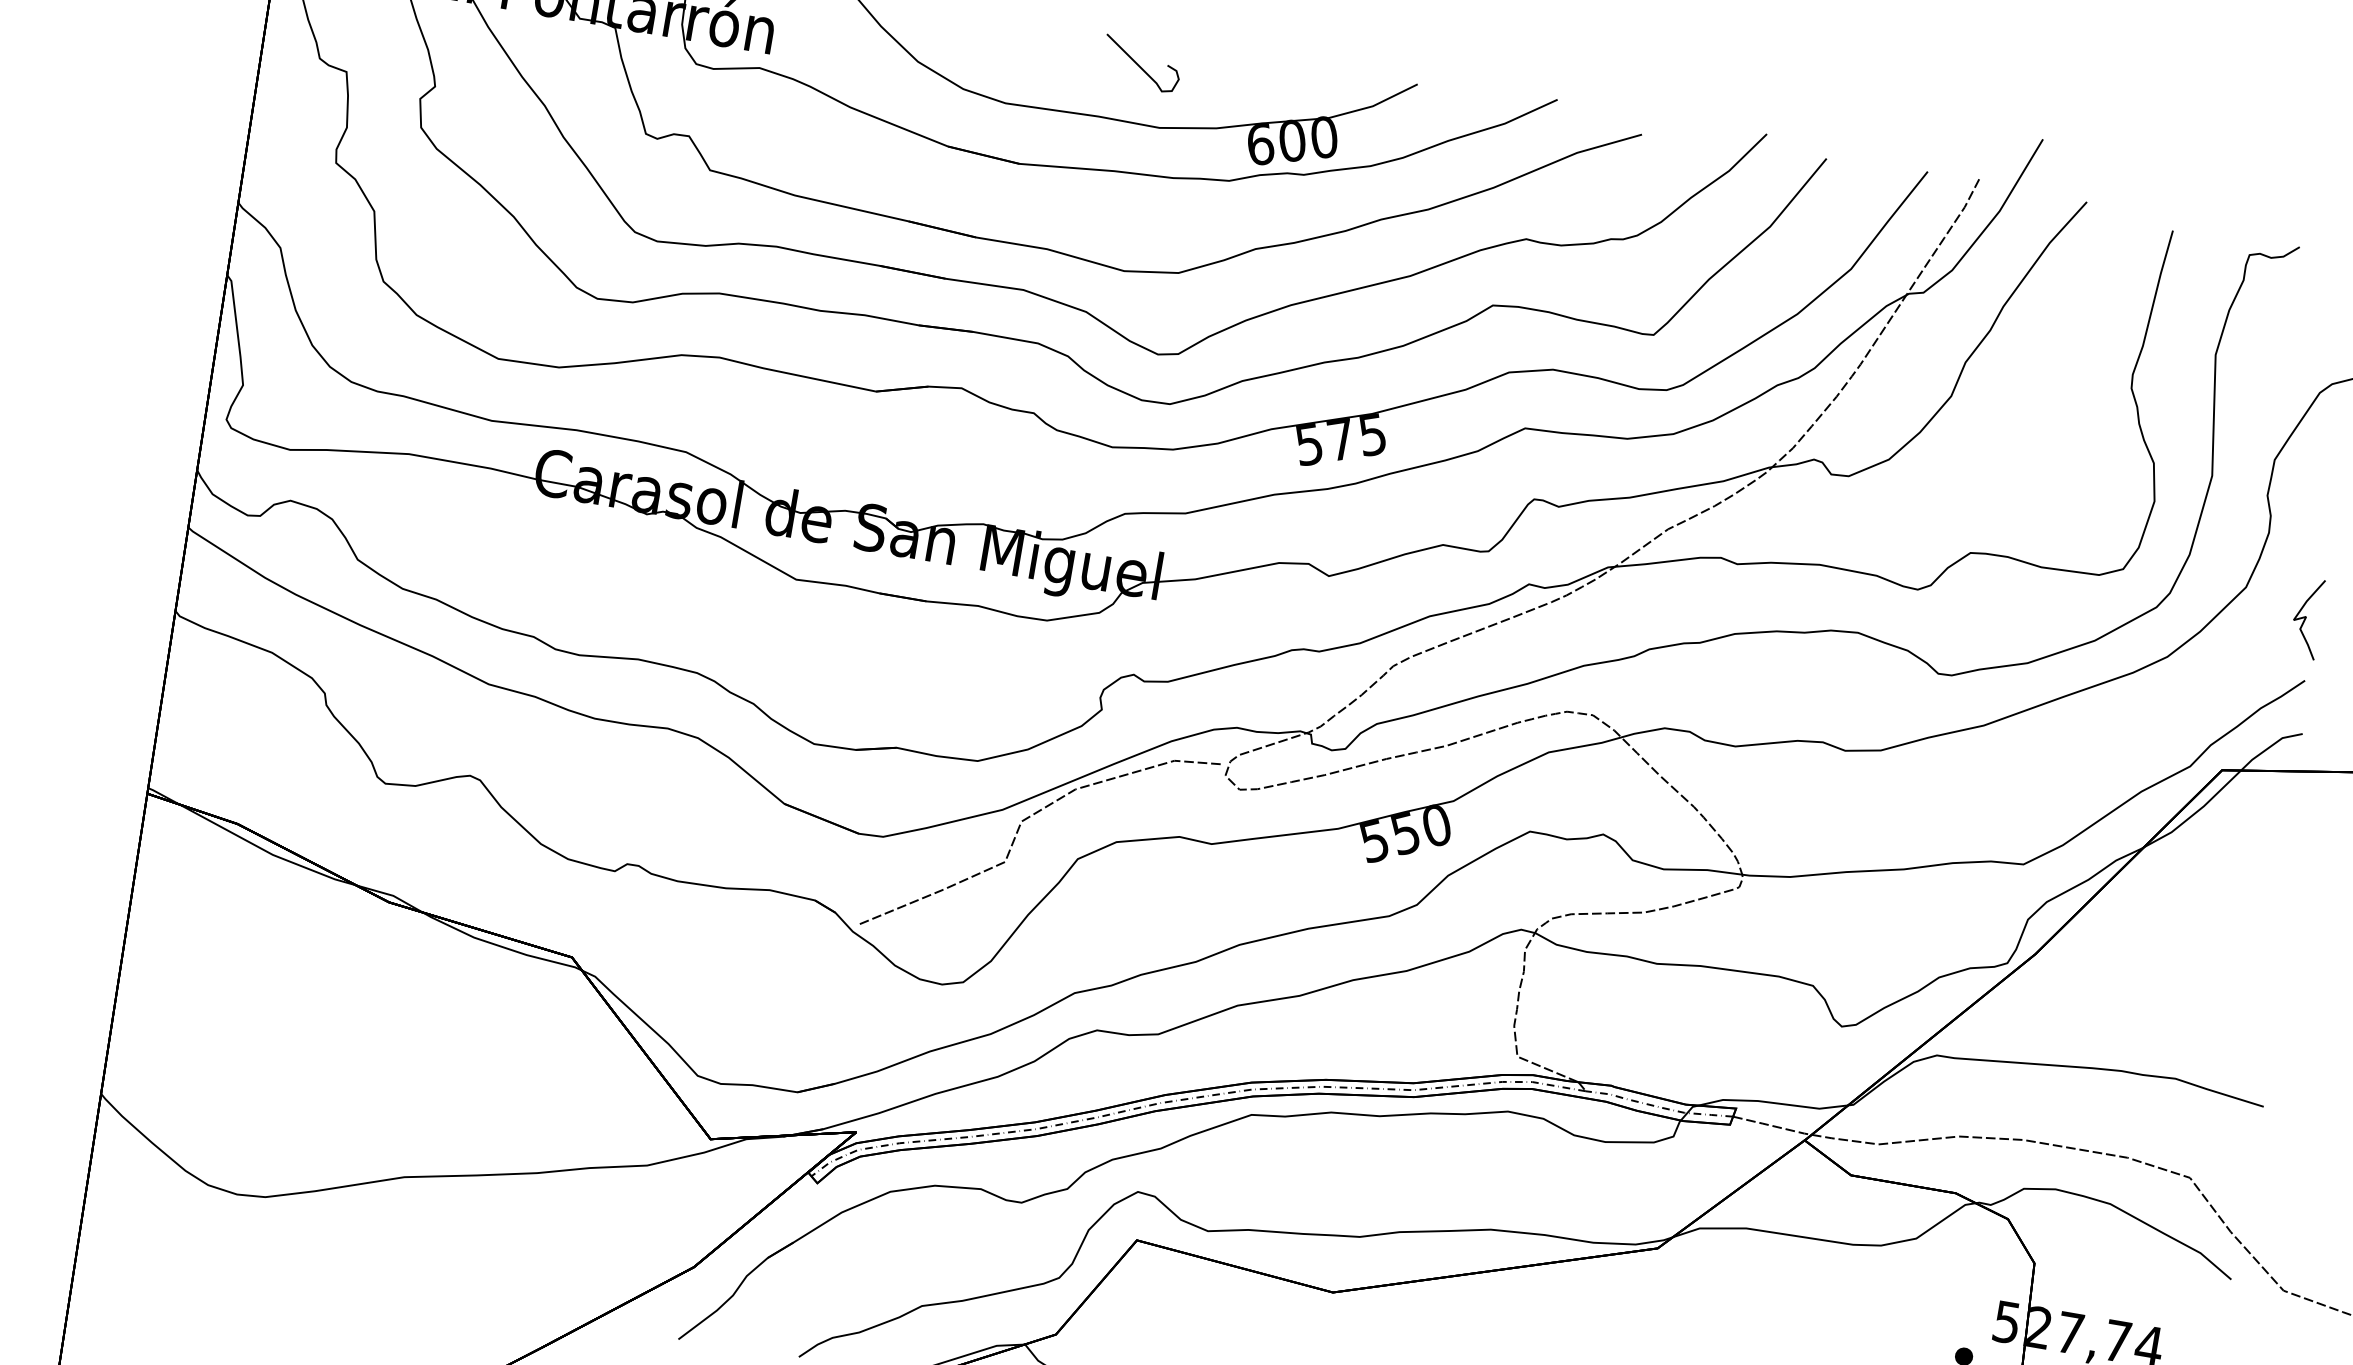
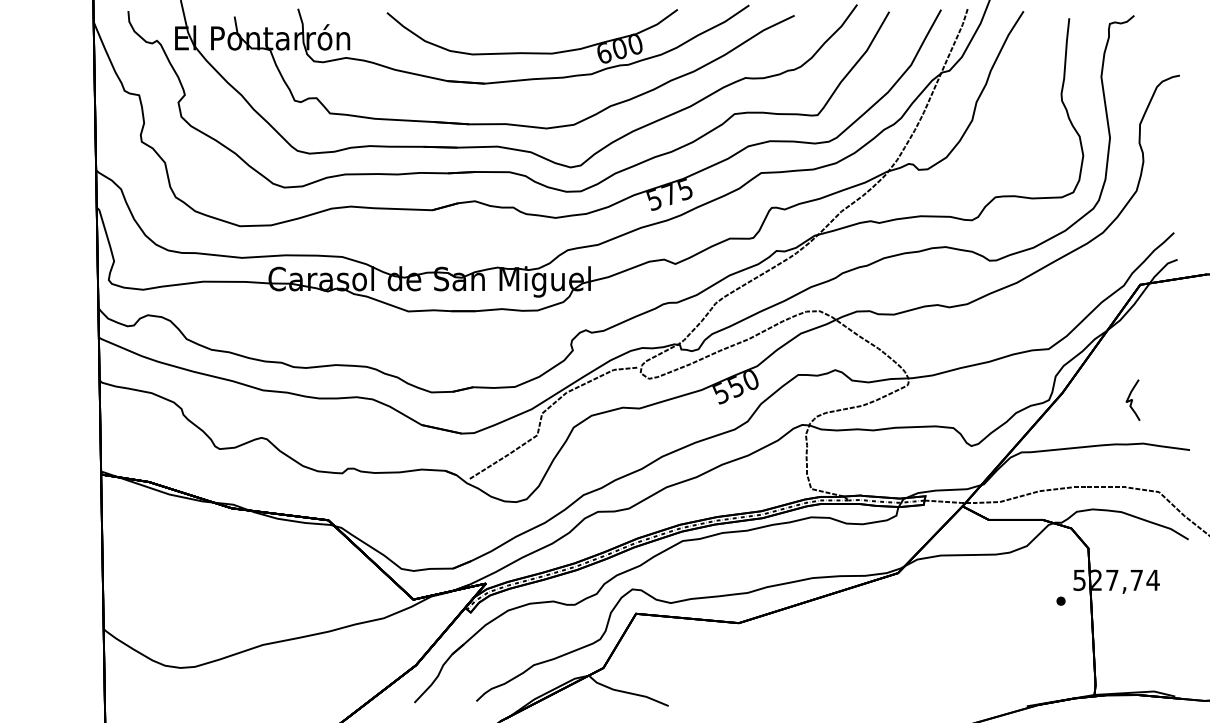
curve: (1141, 64) -> (537, 23), removed
curve: (2306, 616) -> (1132, 399), moved

